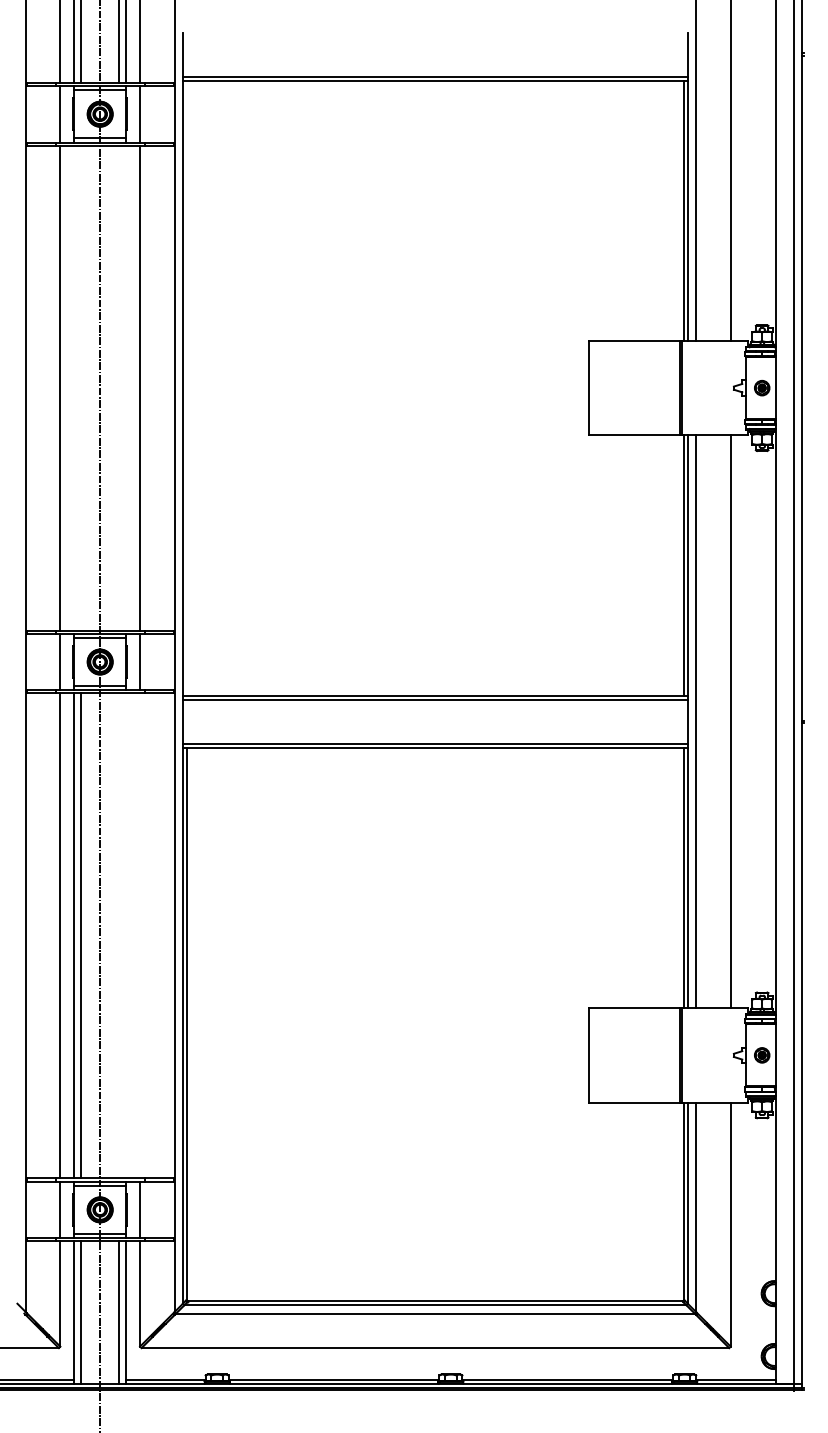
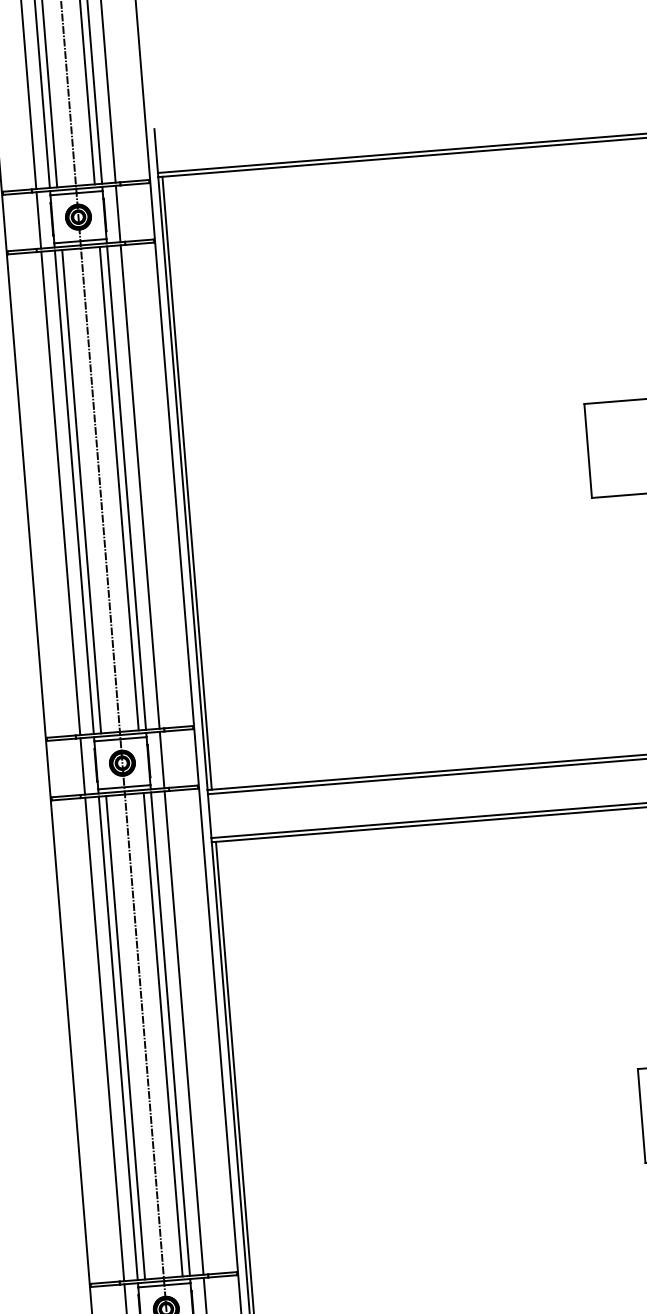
line: (74, 387) -> (74, 491), added
line: (81, 387) -> (81, 491), added
line: (119, 387) -> (119, 488), added
line: (126, 387) -> (126, 487), added
line: (187, 387) -> (187, 482), added
line: (119, 935) -> (163, 1034), added
line: (126, 935) -> (170, 1033), added
line: (140, 935) -> (184, 1032), added

